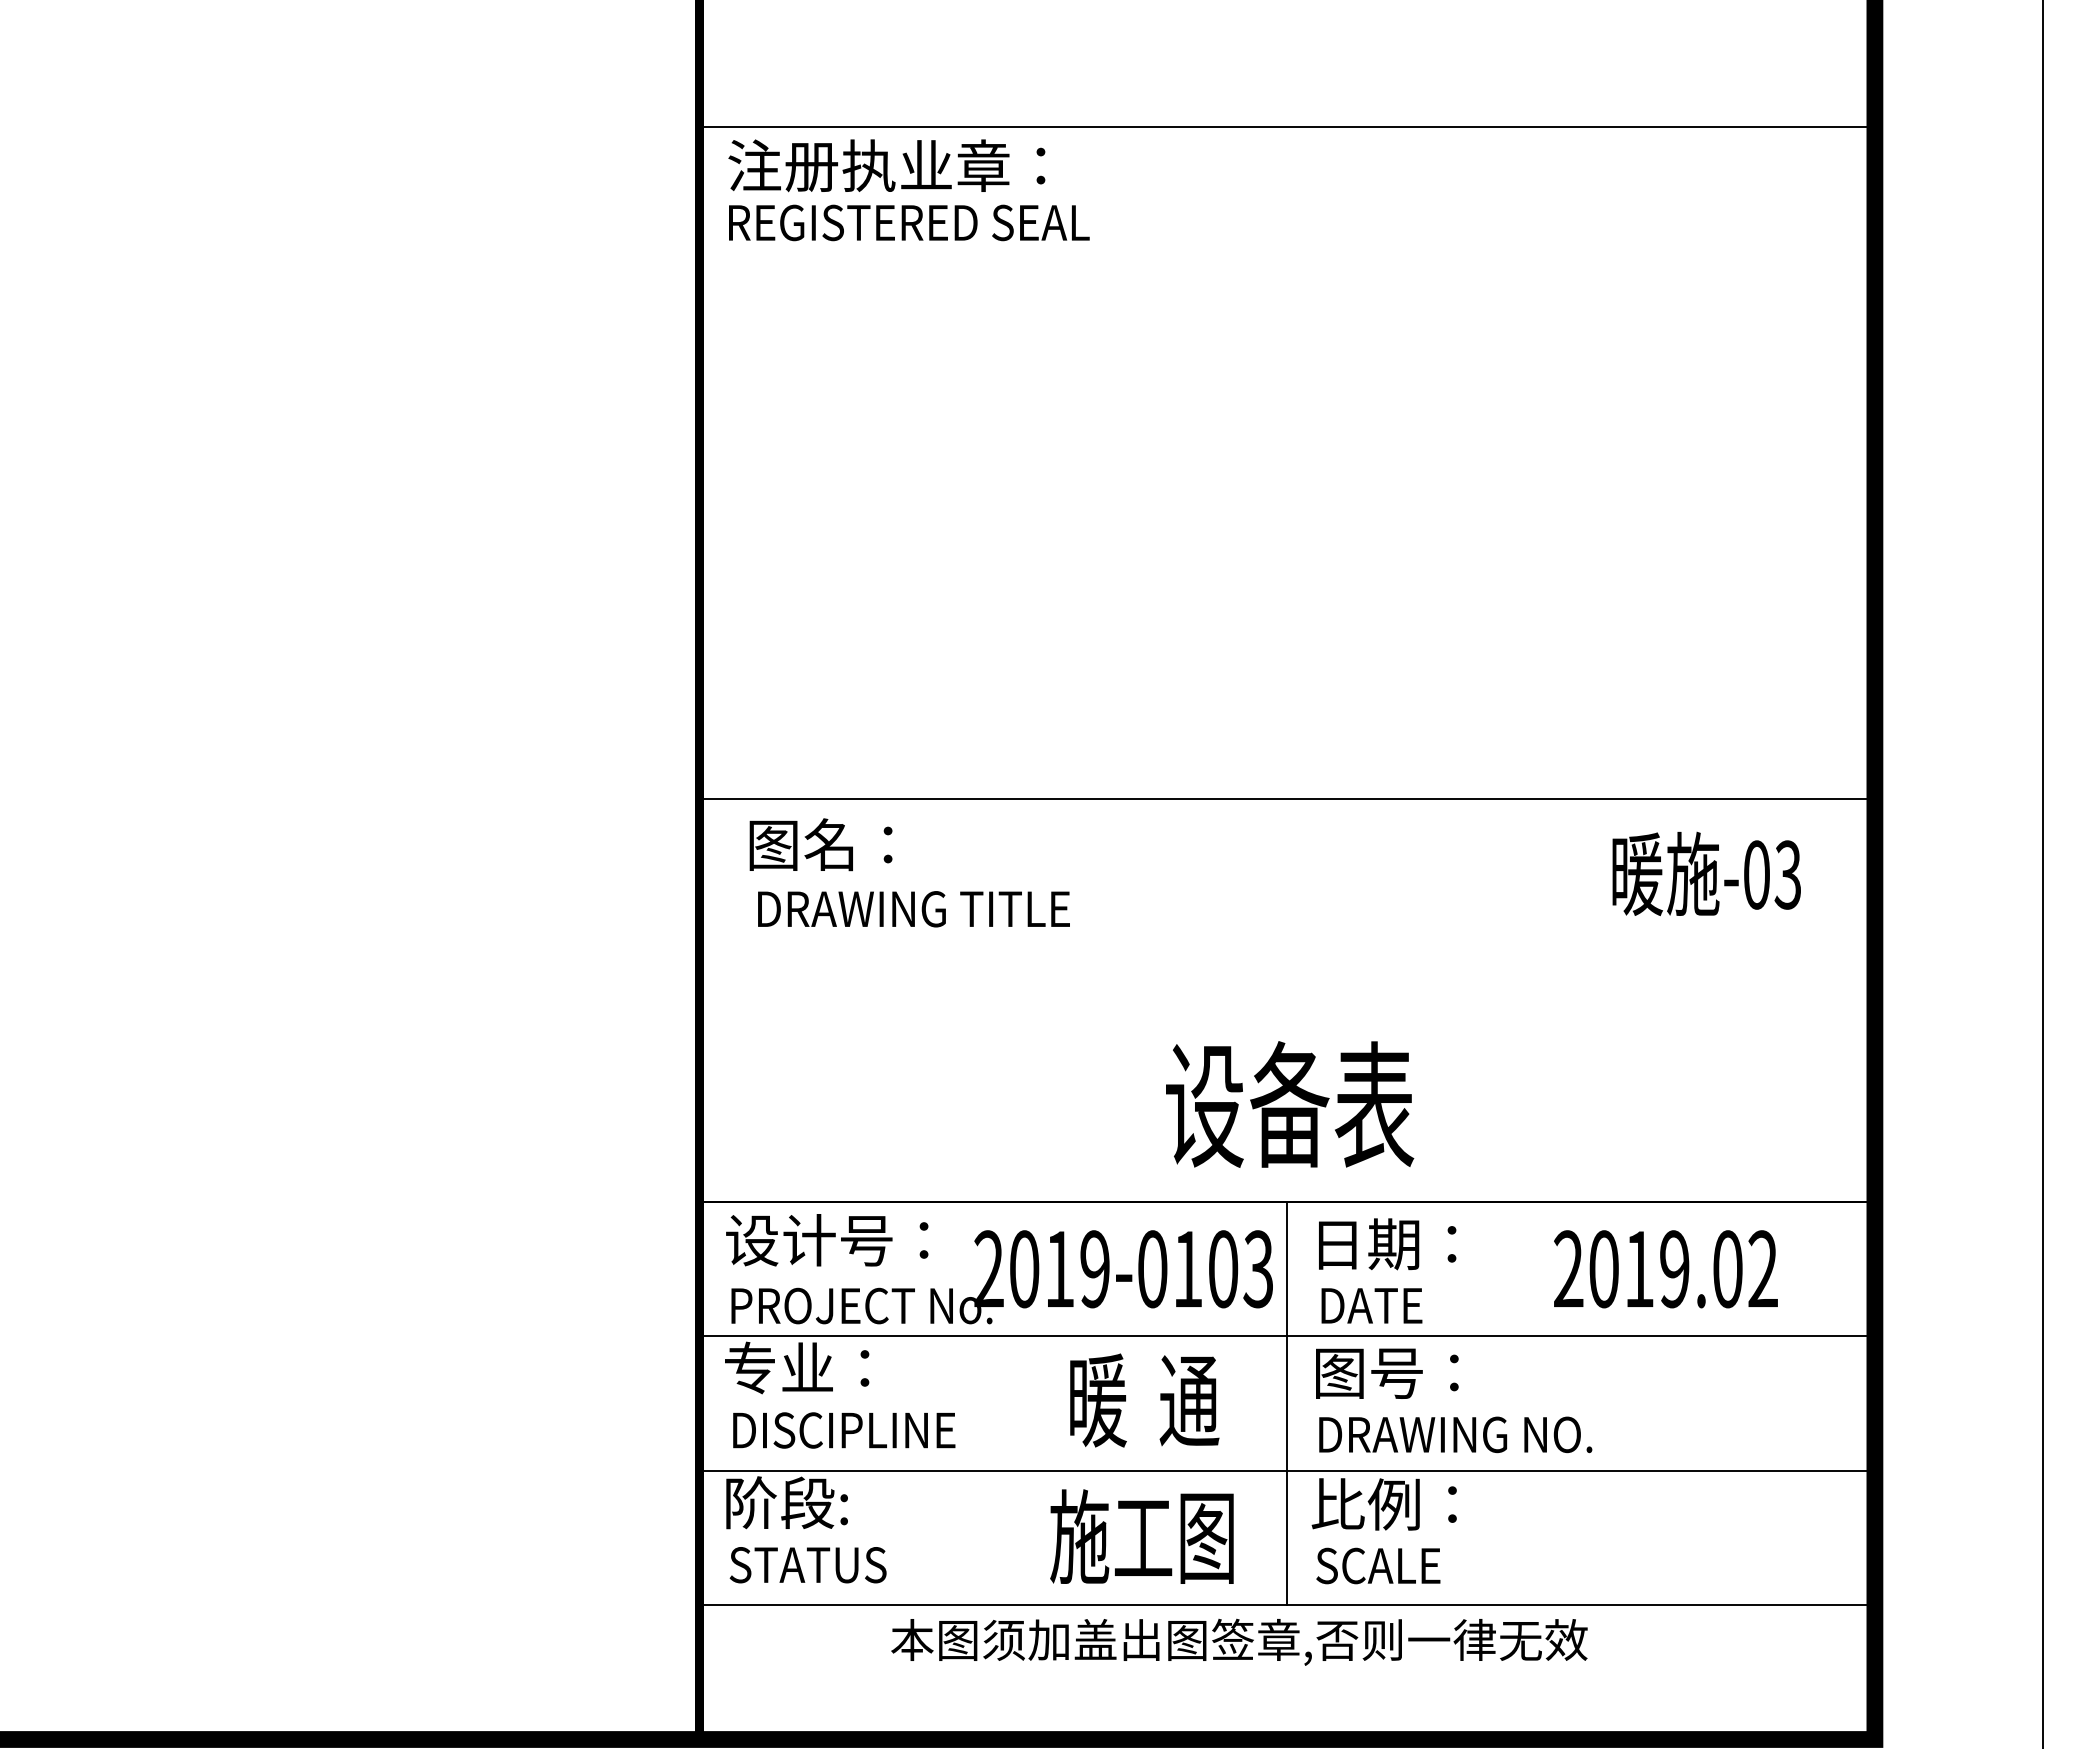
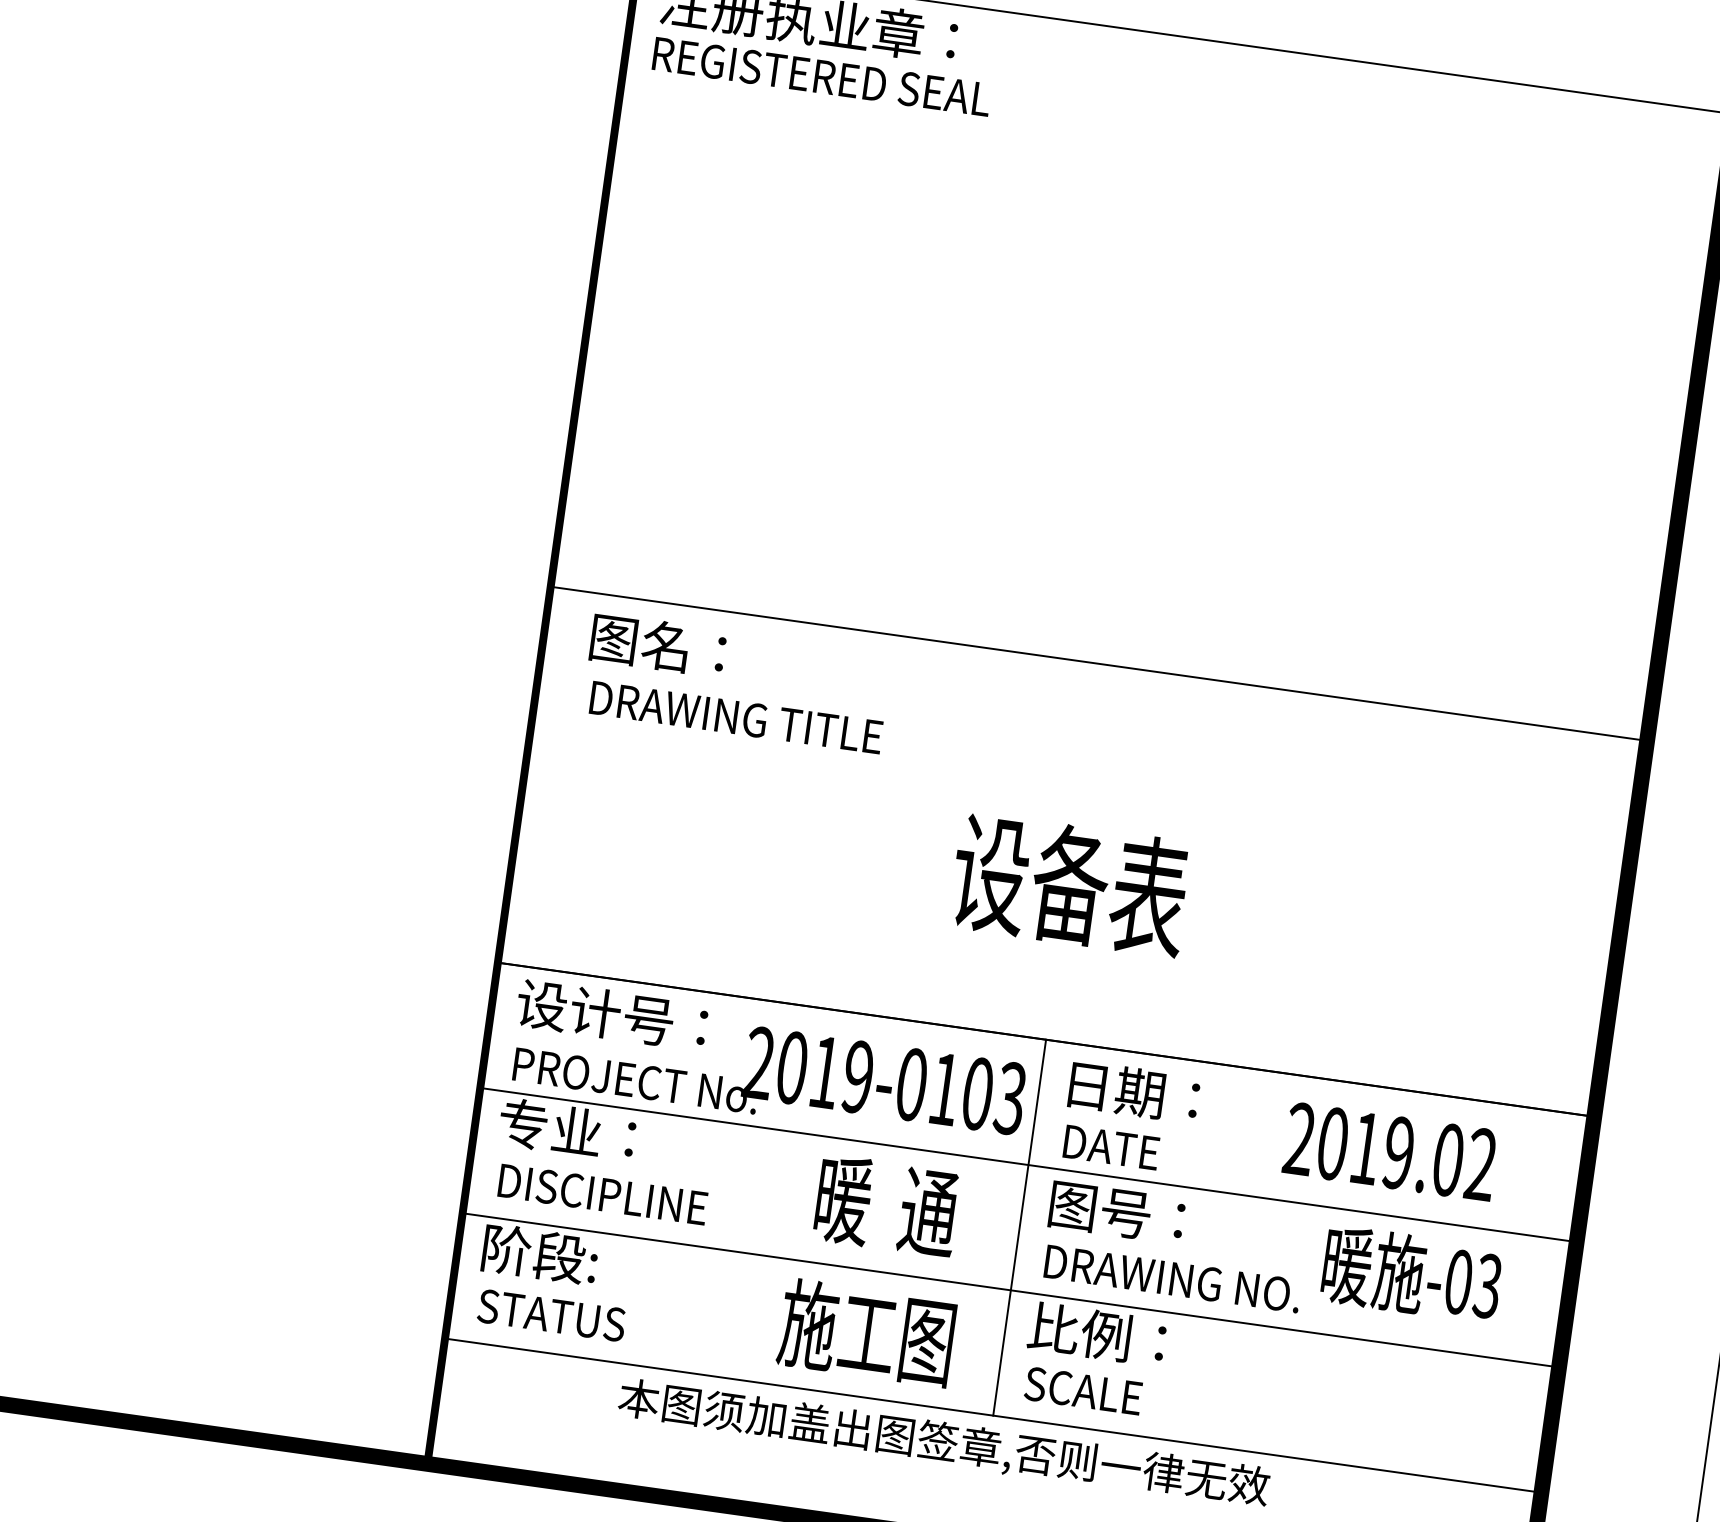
text: (1706, 873) -> (1411, 1274), moved
text: (1290, 1104) -> (1071, 884), moved

